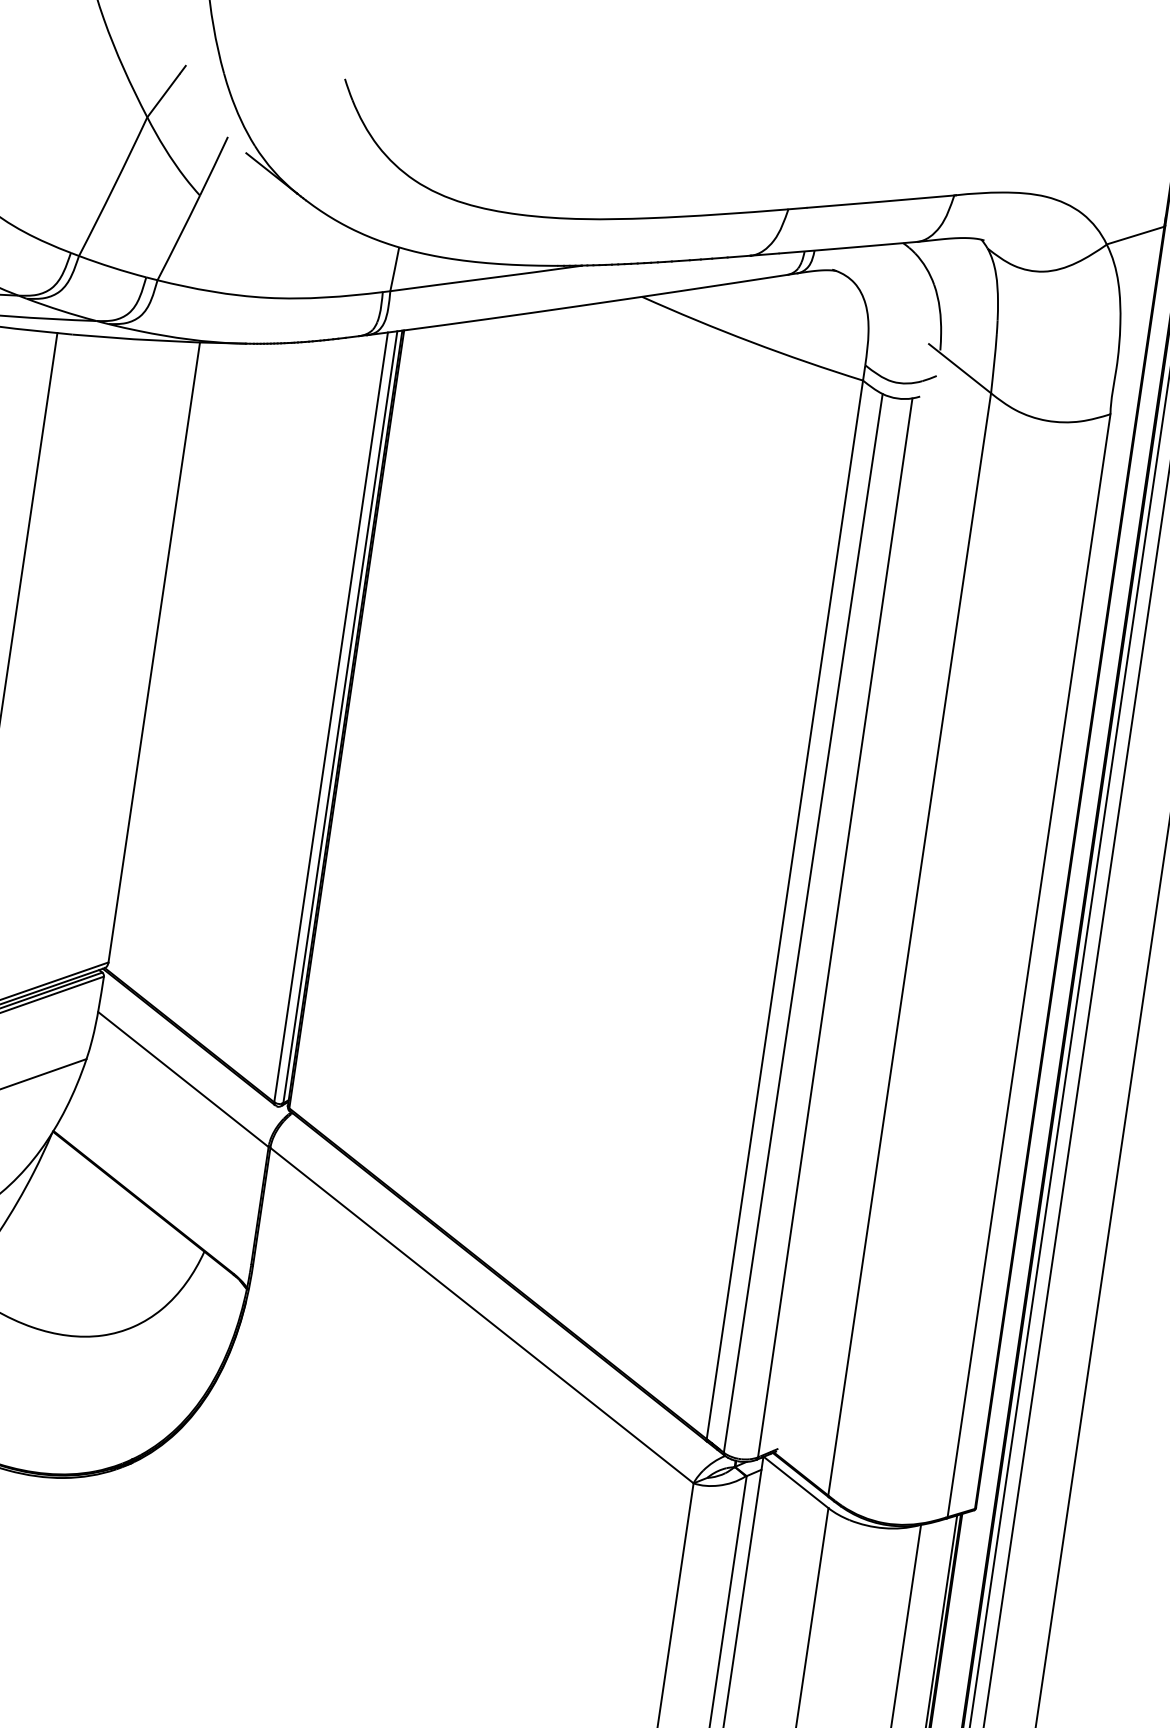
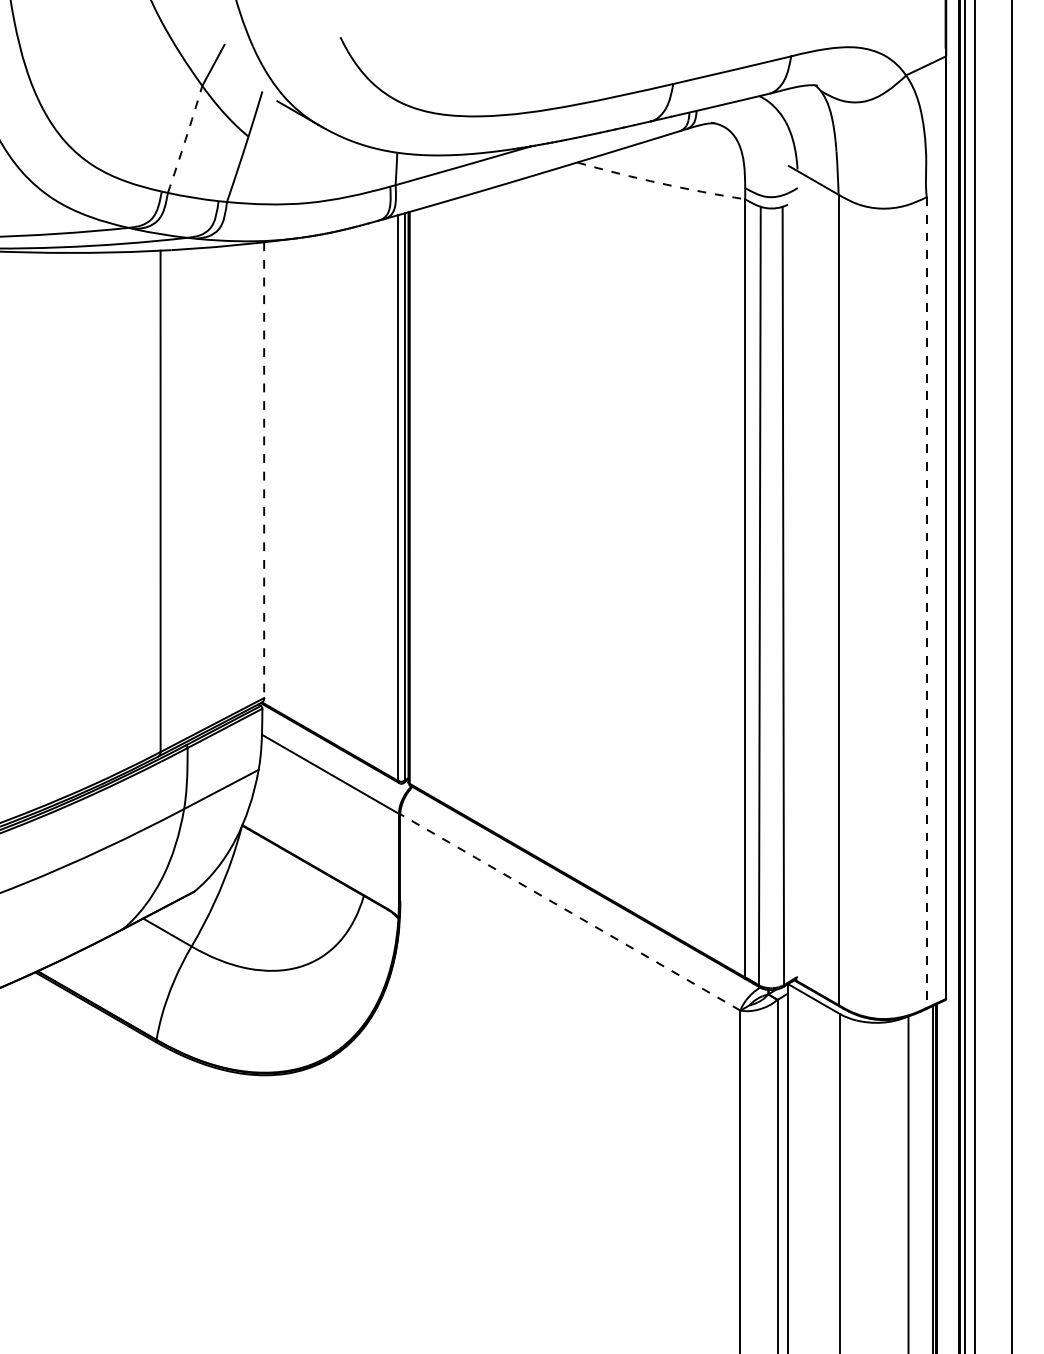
arc: (113, 186) -> (185, 139), solid -> dashed
arc: (750, 342) -> (660, 183), solid -> dashed
line: (154, 652) -> (264, 470), solid -> dashed
line: (1028, 966) -> (926, 603), solid -> dashed
line: (480, 1315) -> (569, 912), solid -> dashed

